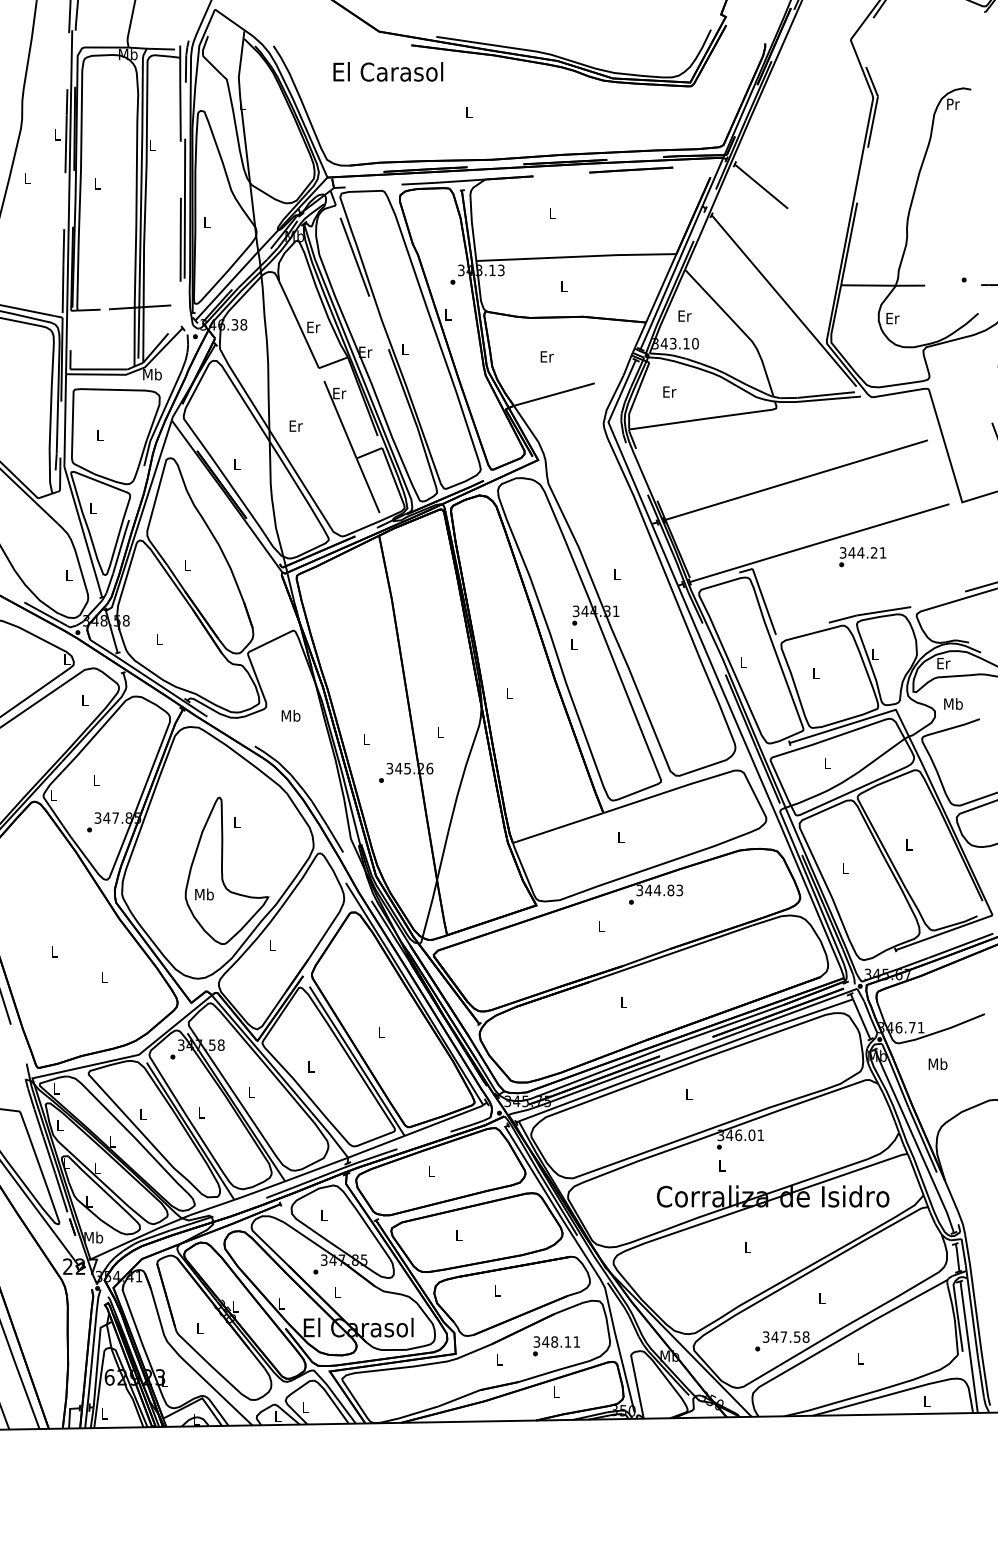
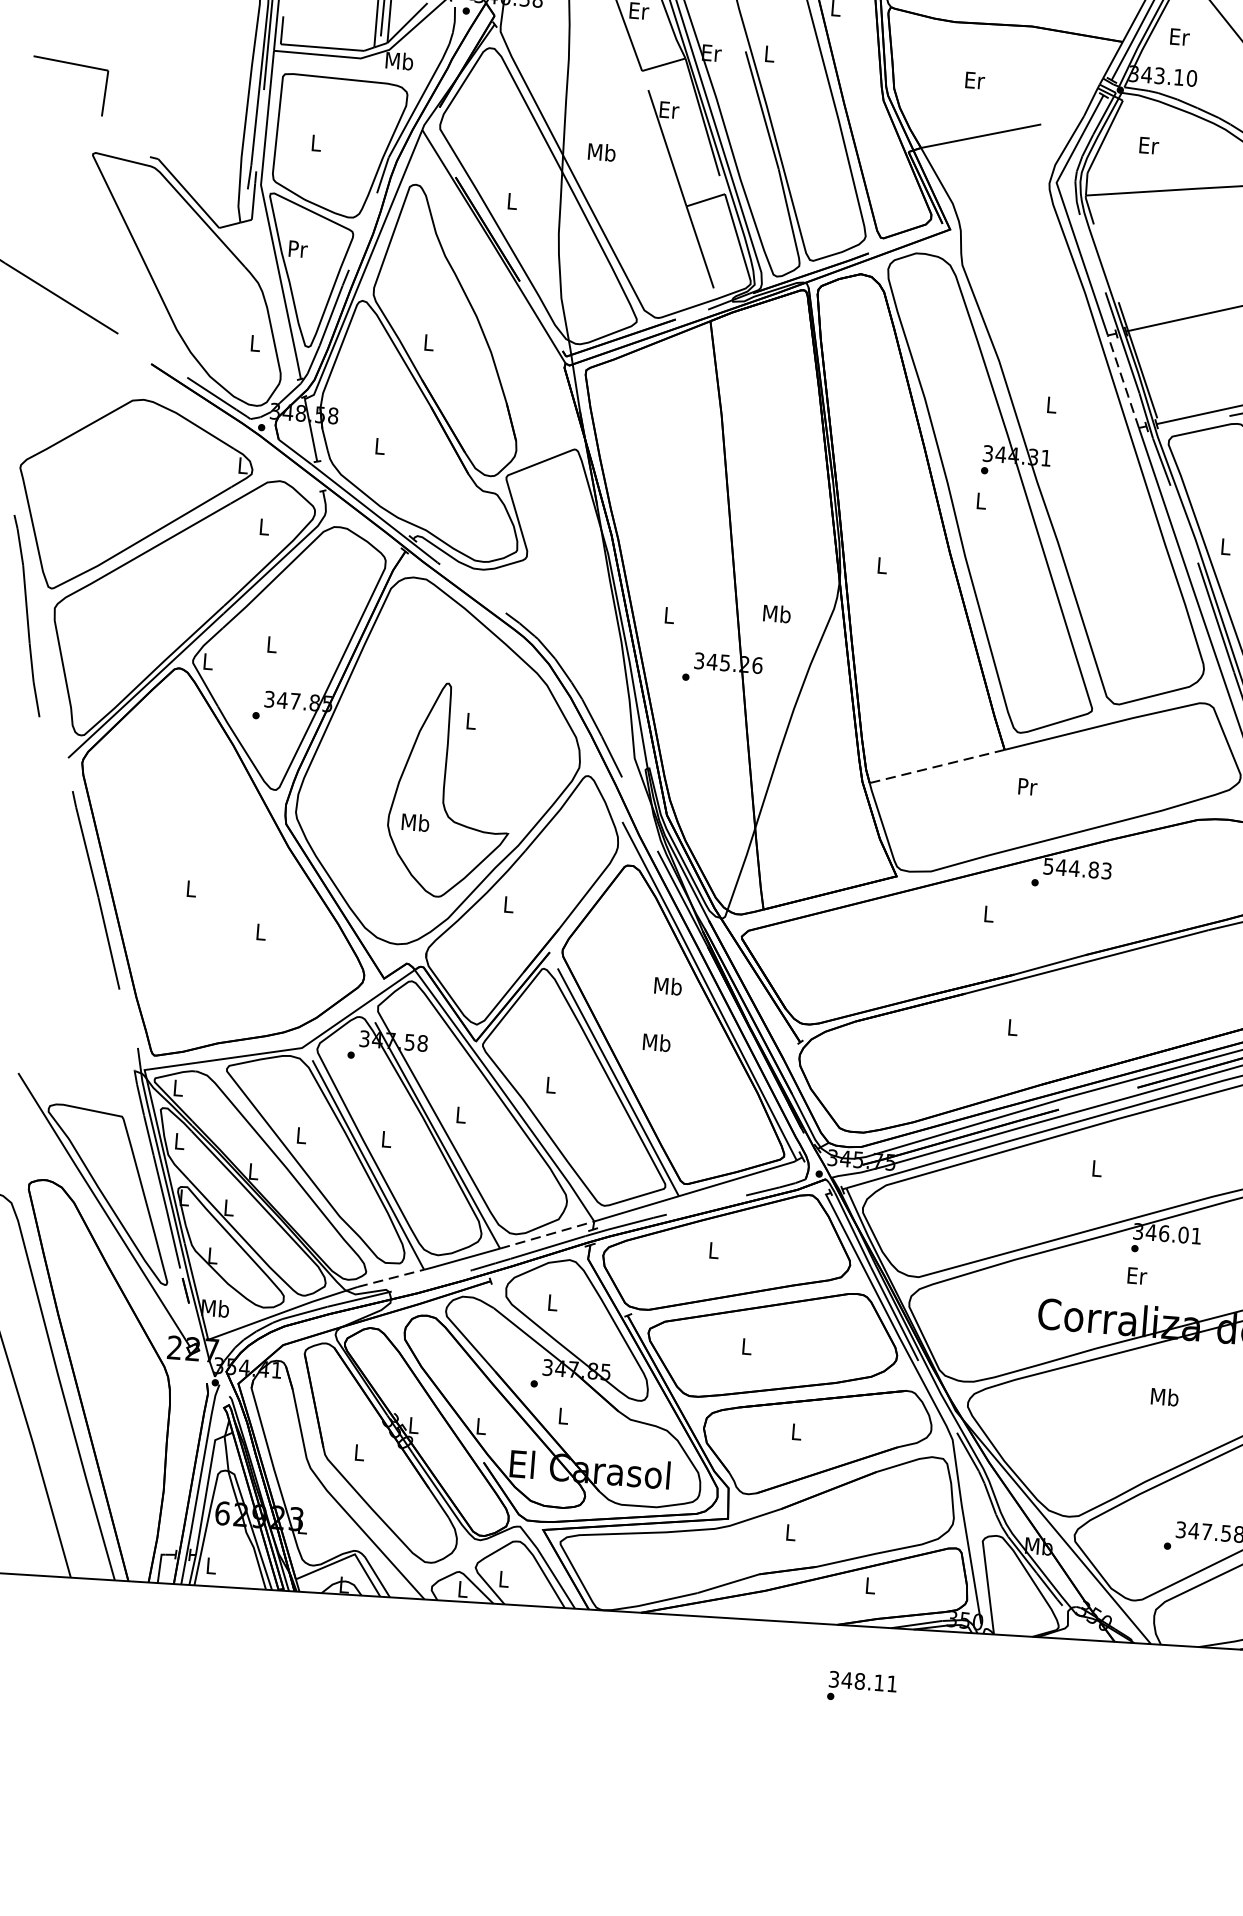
text: (295, 425) -> (601, 151), Er -> Mb
text: (93, 508) -> (298, 249), L -> Pr
line: (664, 554) -> (1122, 381), solid -> dashed
text: (290, 715) -> (667, 985), moved
text: (440, 732) -> (777, 614), L -> Mb
line: (558, 828) -> (937, 767), solid -> dashed
text: (621, 836) -> (1028, 785), L -> Pr
text: (639, 889) -> (1048, 865), 344.83 -> 544.83
text: (381, 1031) -> (657, 1041), L -> Mb
text: (722, 1165) -> (1137, 1275), L -> Er
line: (316, 1169) -> (546, 1234), solid -> dashed
line: (212, 1207) -> (391, 1278), solid -> dashed
text: (747, 1247) -> (1164, 1397), L -> Mb
text: (556, 1346) -> (862, 1688), moved

